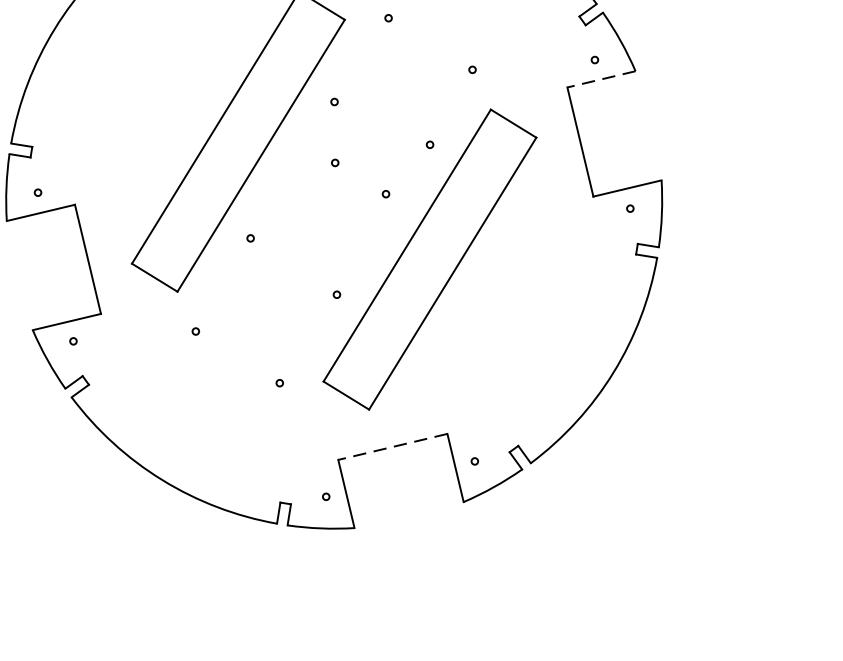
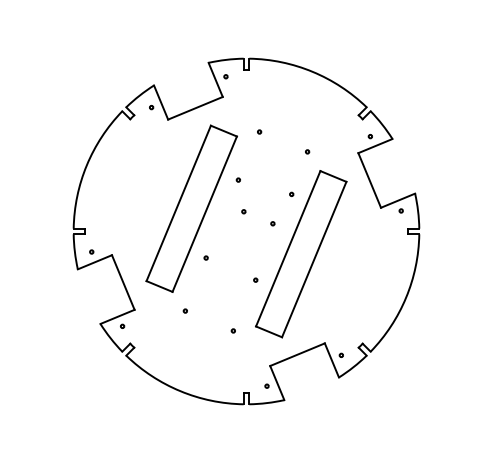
line: (599, 79) -> (374, 146), dashed -> solid
line: (392, 446) -> (297, 354), dashed -> solid

